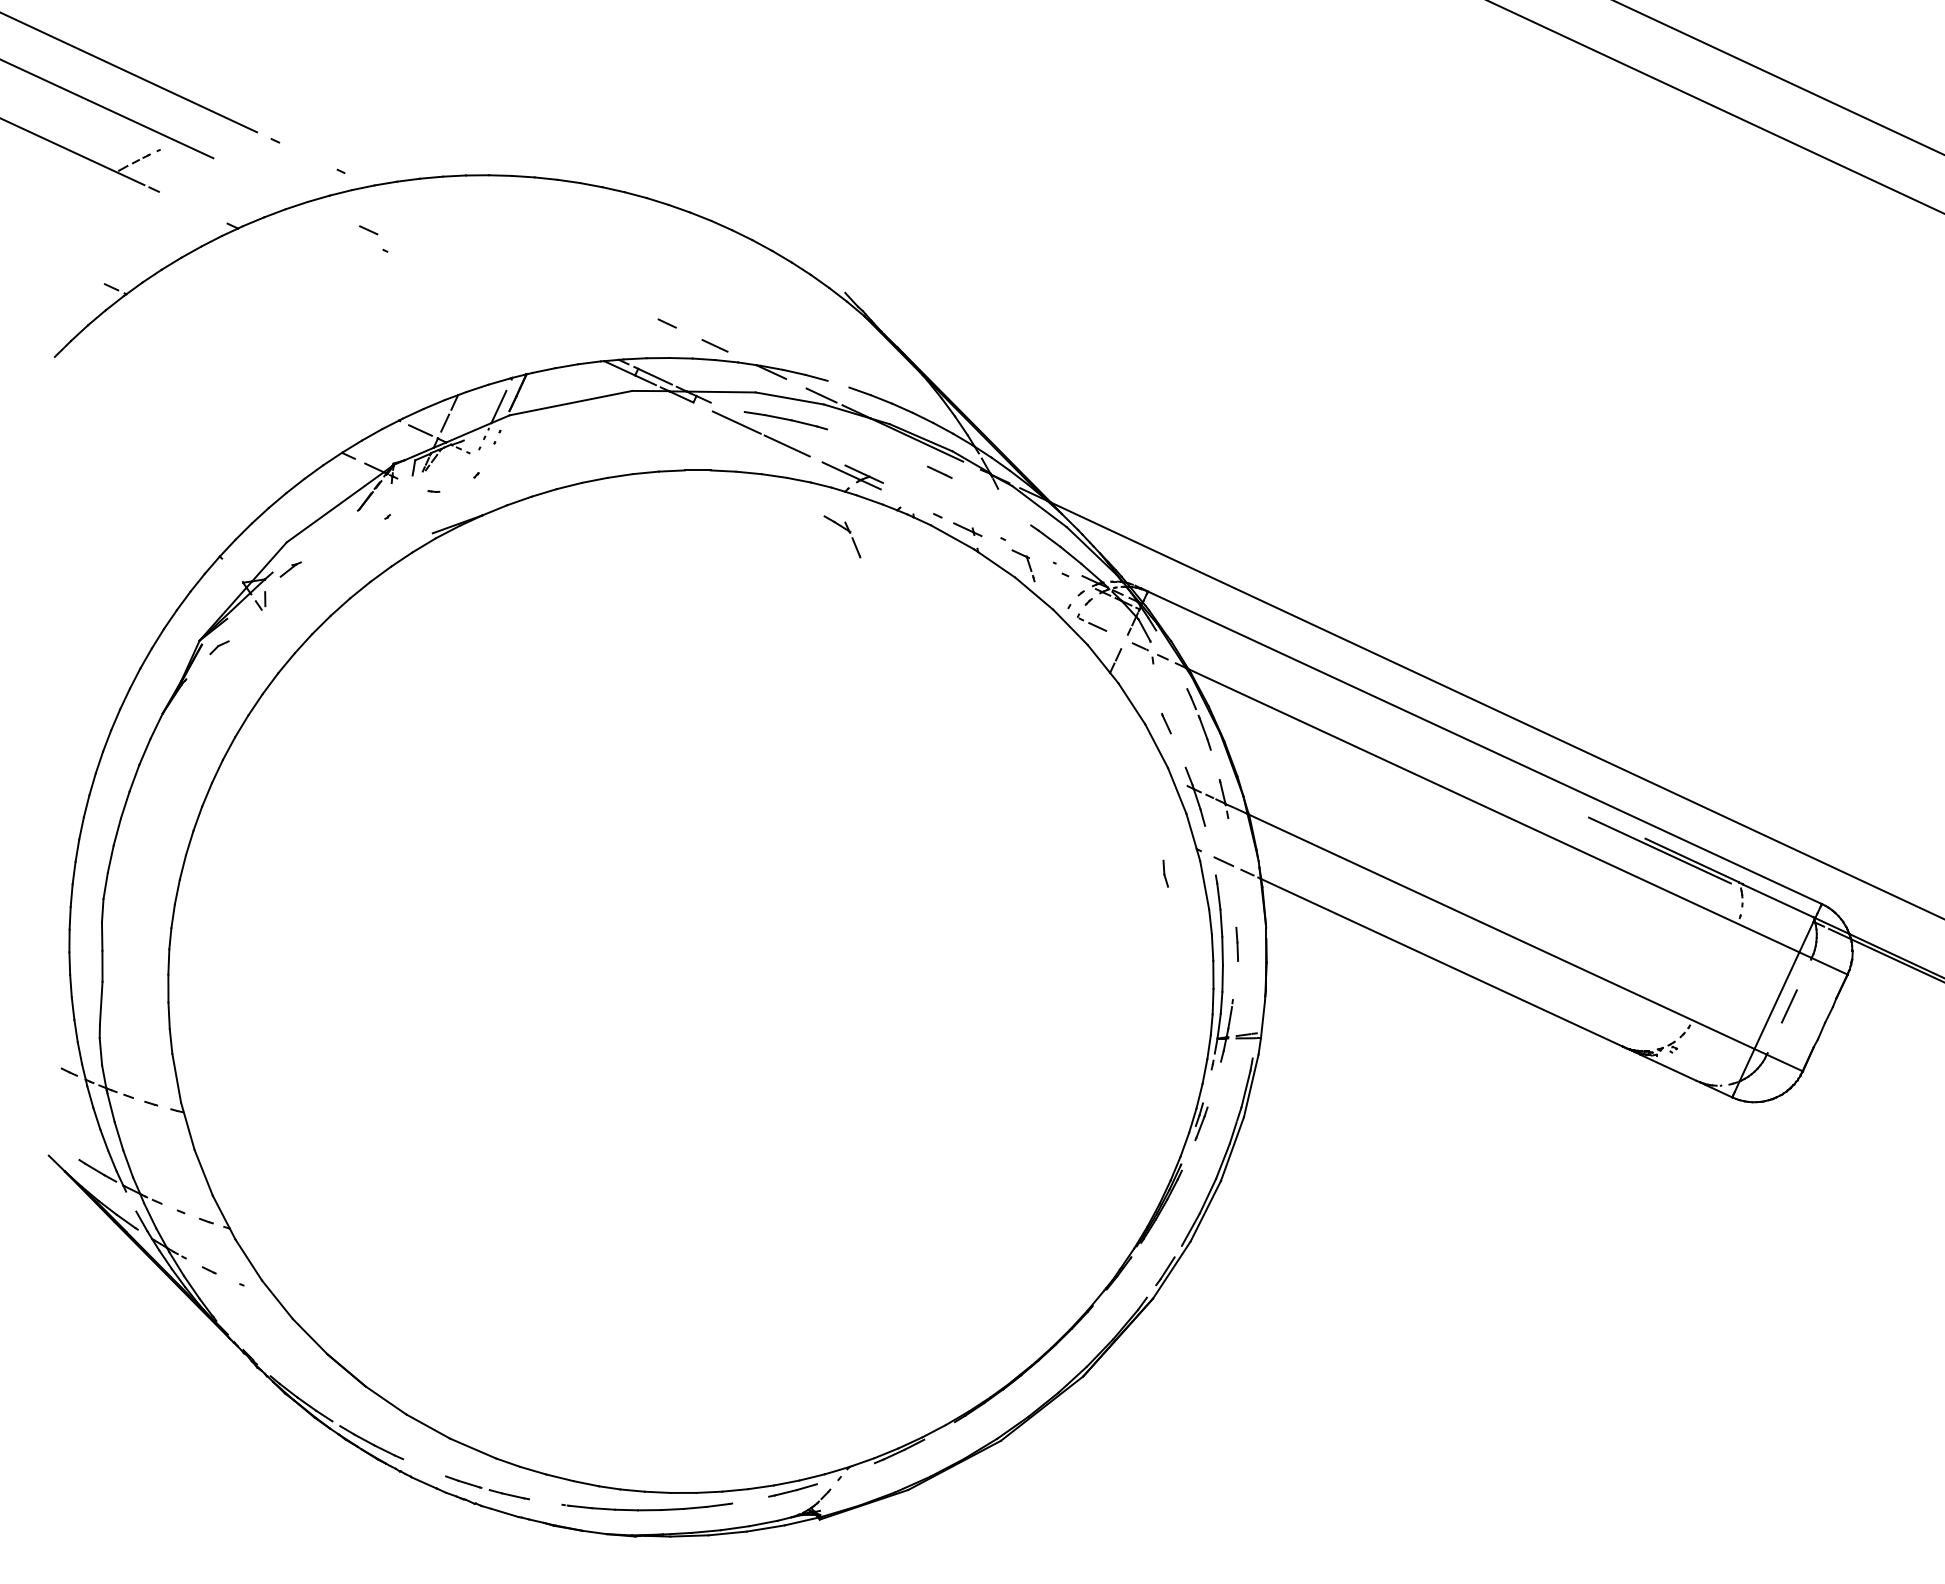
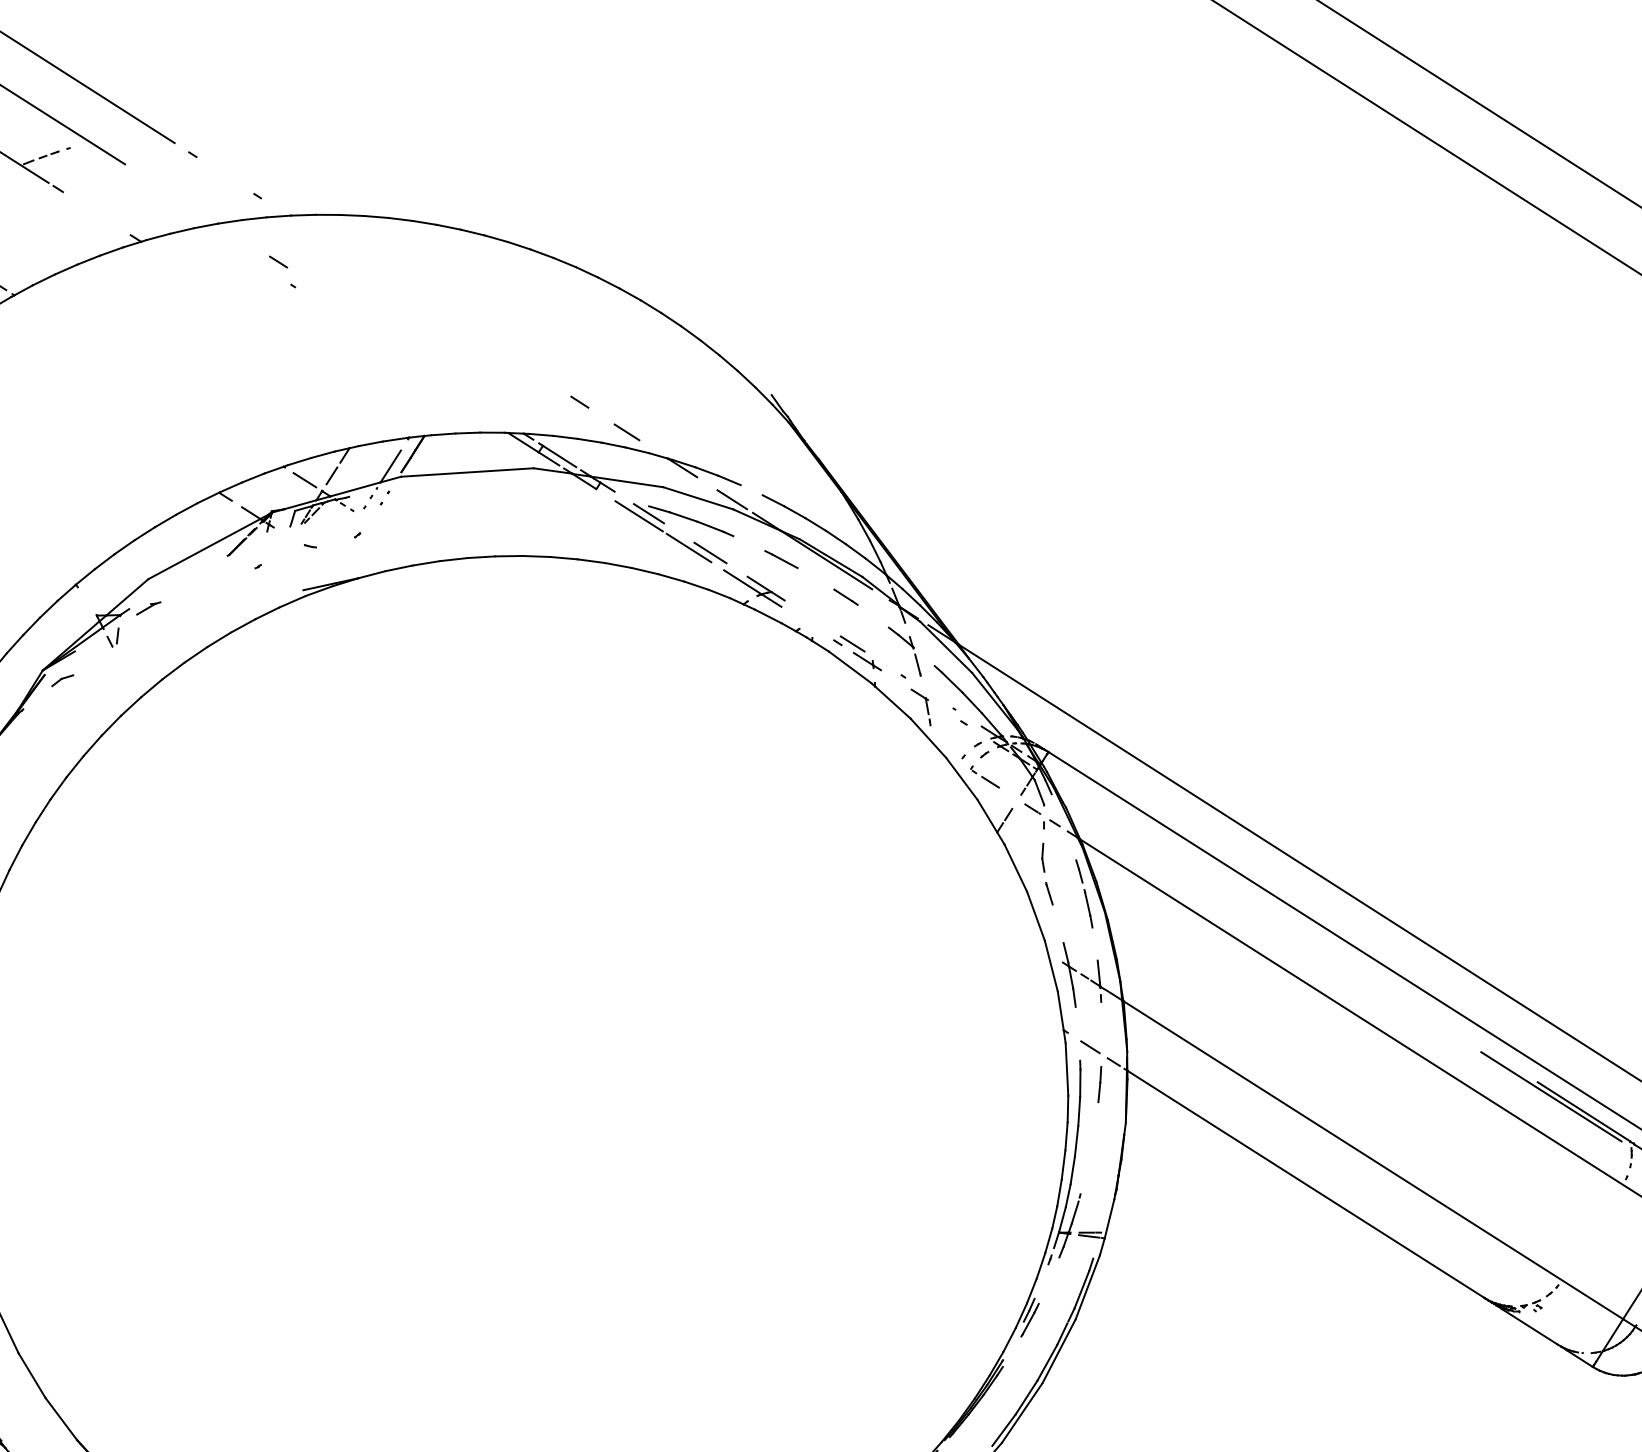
line: (745, 418) -> (648, 513), added
line: (874, 445) -> (781, 559), added
line: (807, 447) -> (710, 552), added
line: (951, 514) -> (852, 643), added
part: (845, 530) -> (908, 645), moved
part: (1165, 873) -> (1043, 857), moved
line: (1236, 943) -> (1099, 1083), moved

